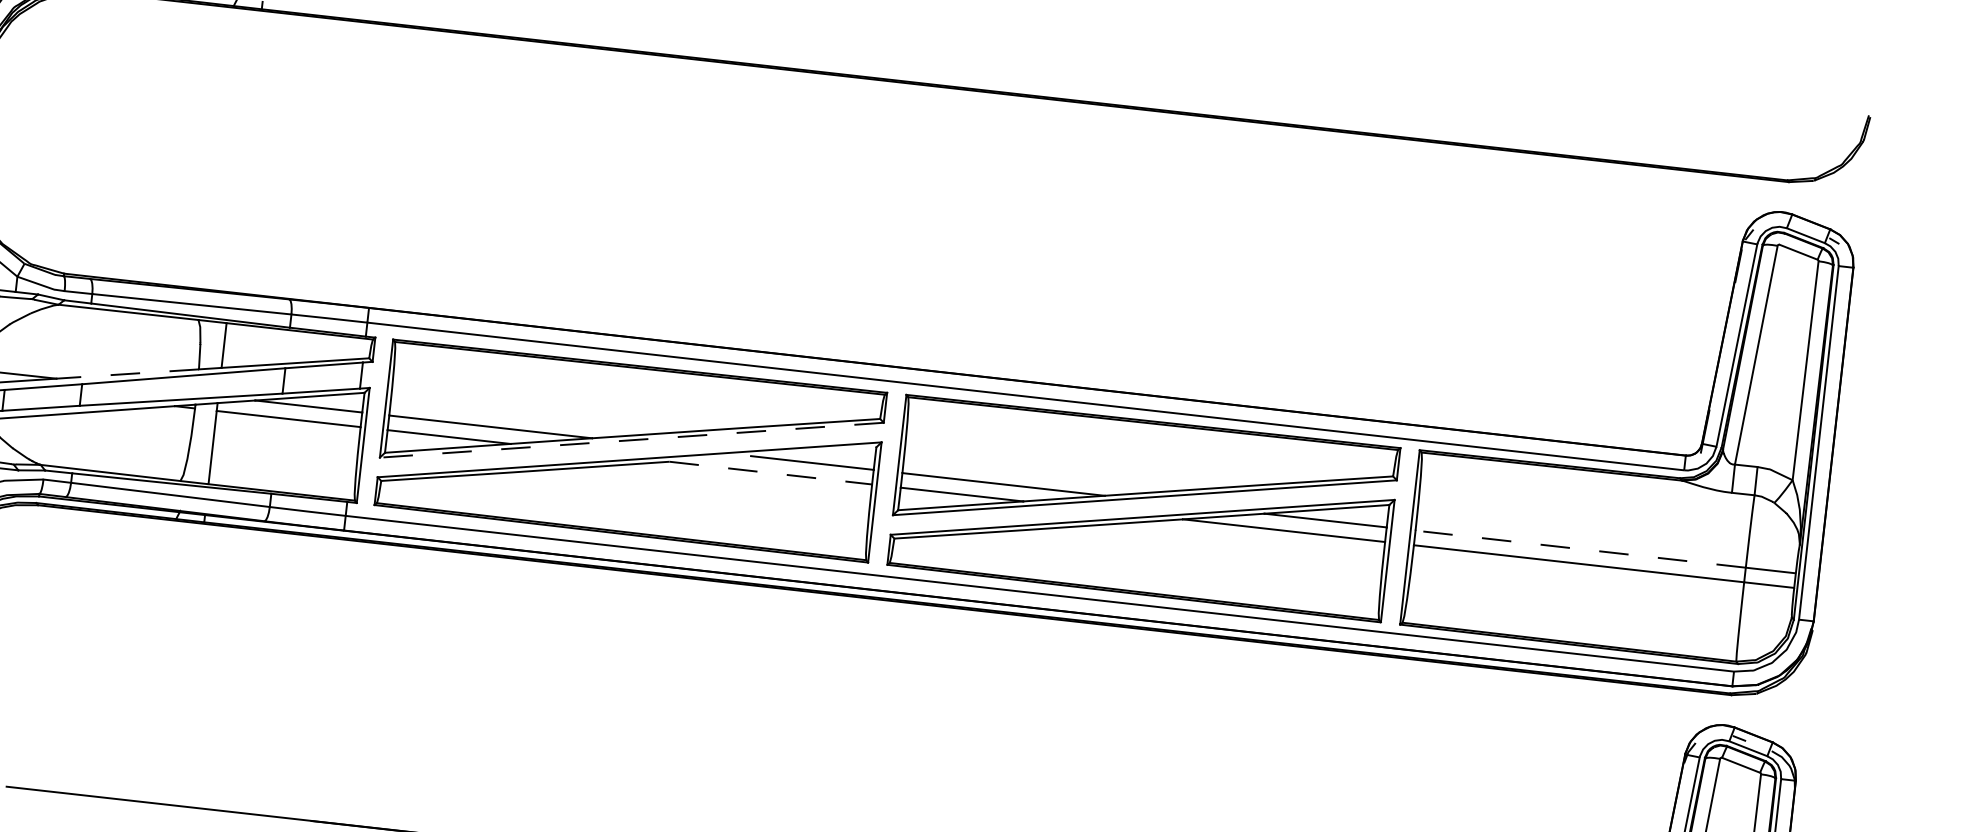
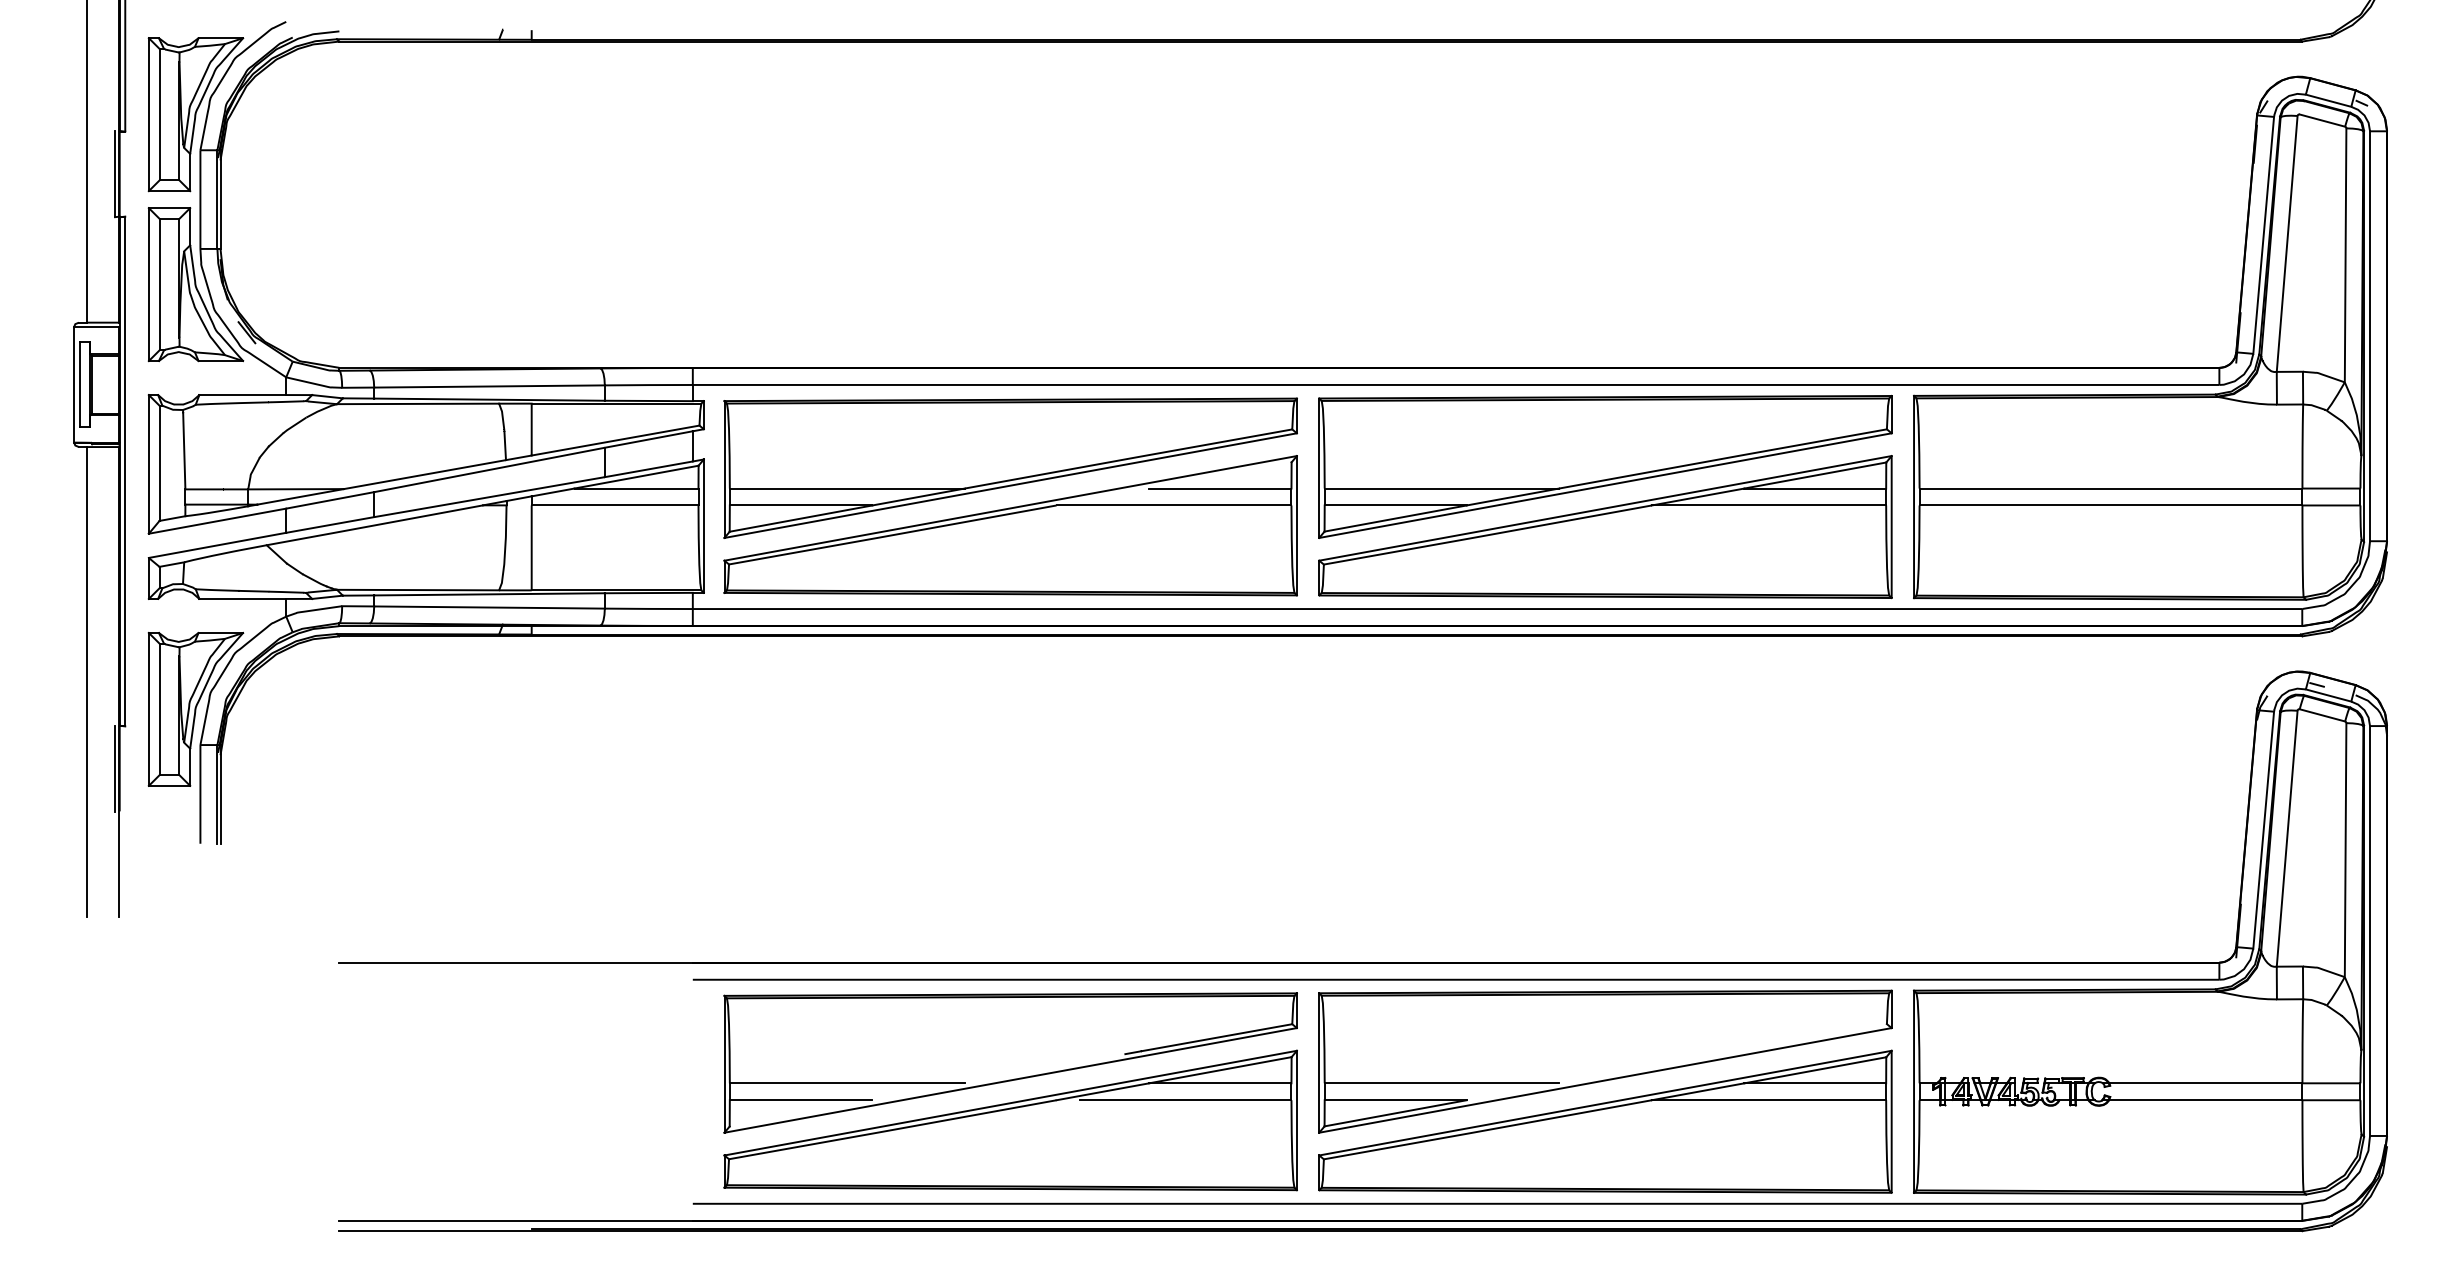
line: (127, 373) -> (424, 474), dashed -> solid
line: (631, 440) -> (1010, 485), dashed -> solid
line: (771, 473) -> (1174, 505), dashed -> solid
line: (1580, 549) -> (2110, 488), dashed -> solid

